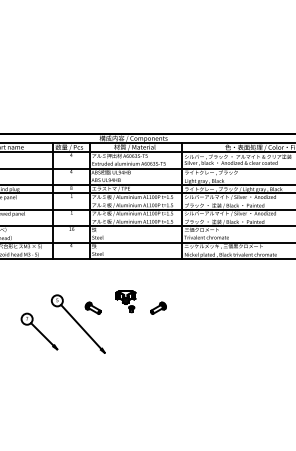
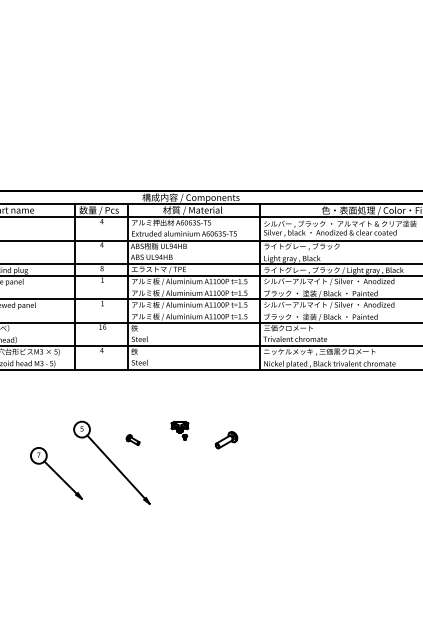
part: (125, 301) -> (179, 430), size x0.6
part: (92, 307) -> (132, 439), size x0.6

